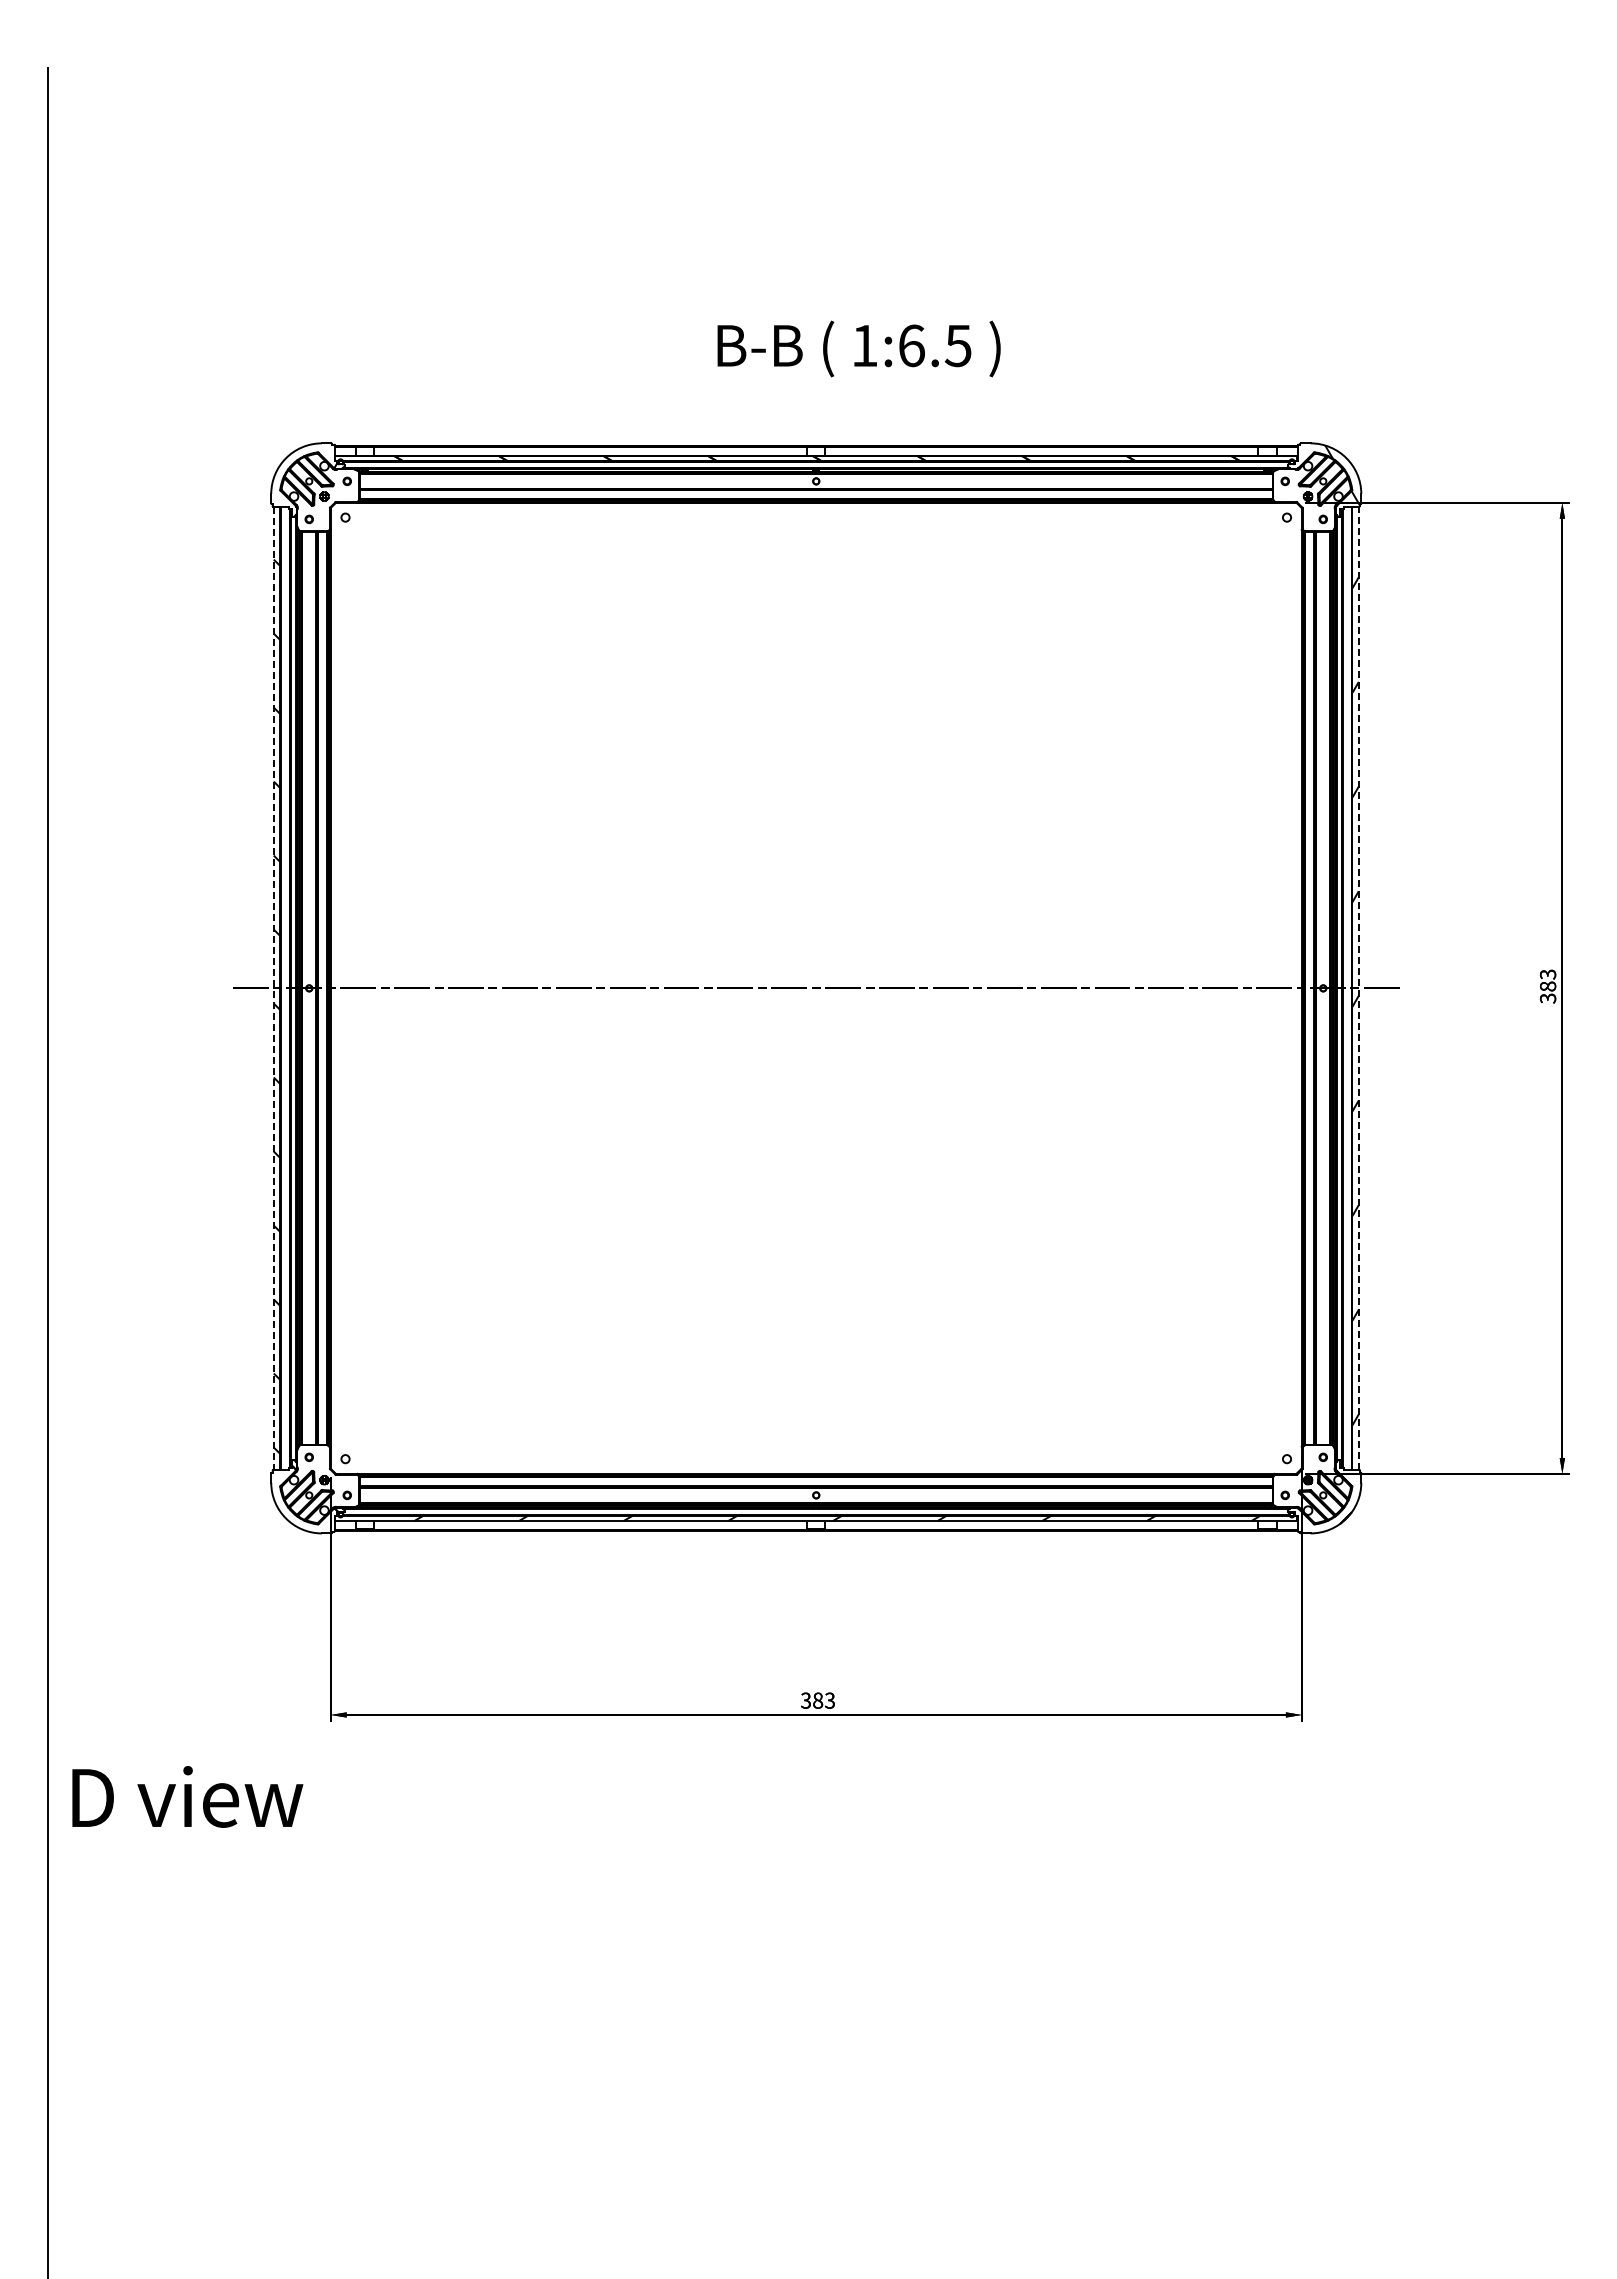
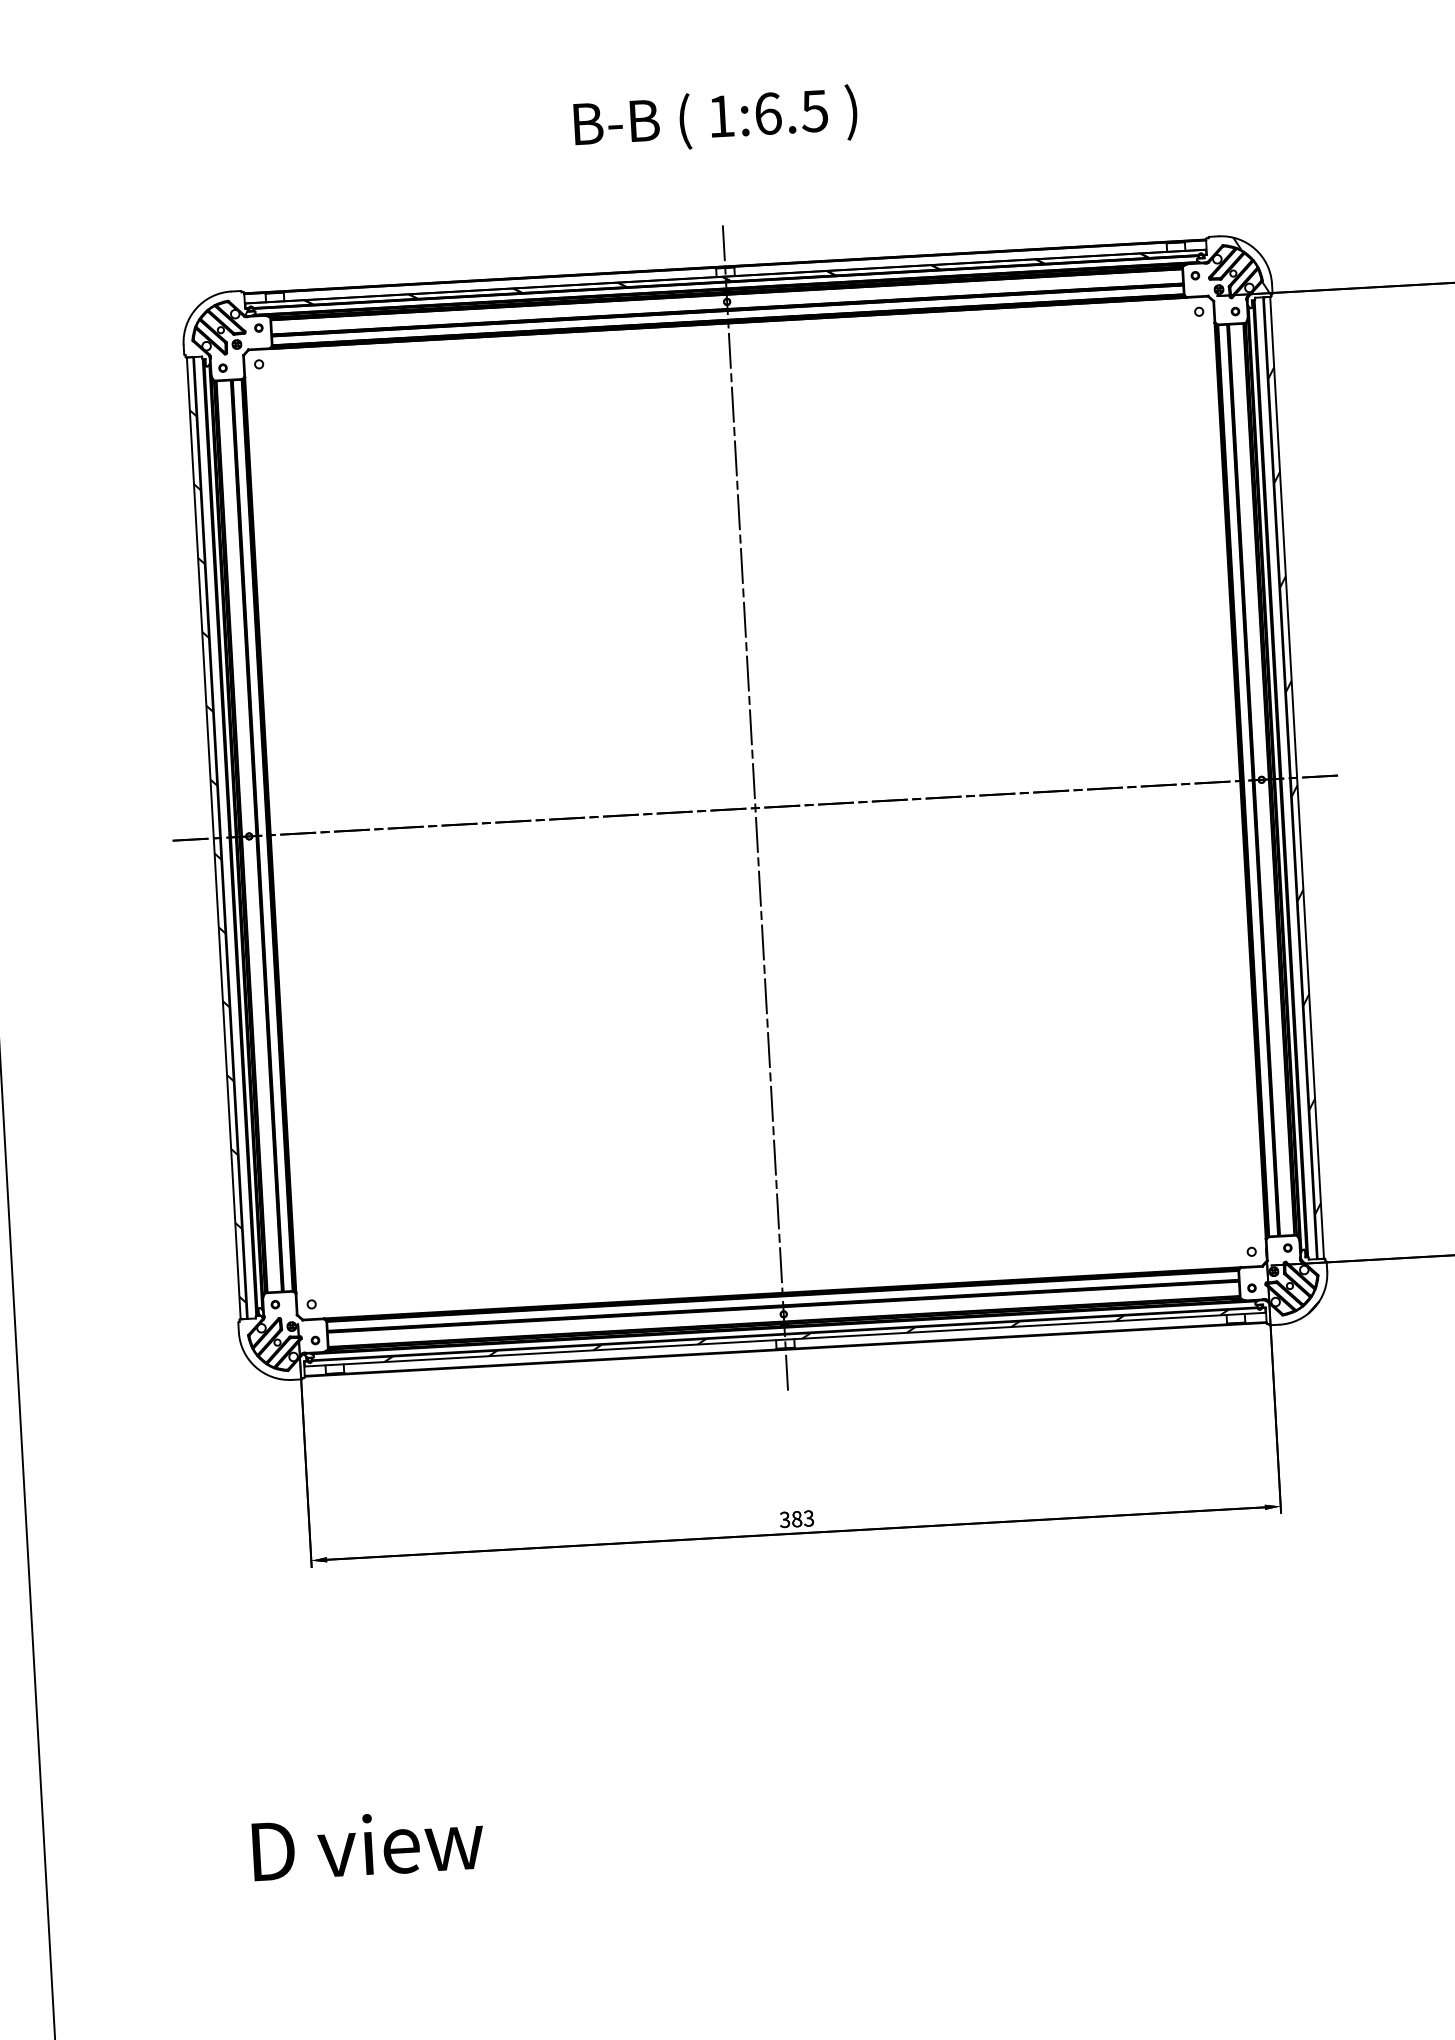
text: (858, 348) -> (715, 119), moved
line: (273, 988) -> (213, 838), dashed -> solid
line: (816, 988) -> (755, 808), added
line: (1358, 988) -> (1296, 777), dashed -> solid
text: (187, 1796) -> (367, 1844), moved

